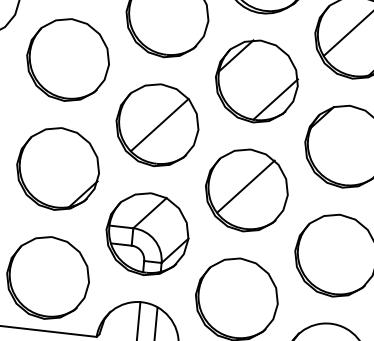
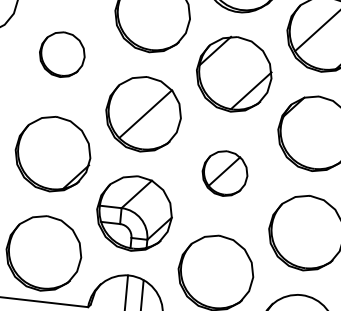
part: (68, 59) -> (62, 54), size x0.6
part: (246, 190) -> (224, 173), size x0.6

